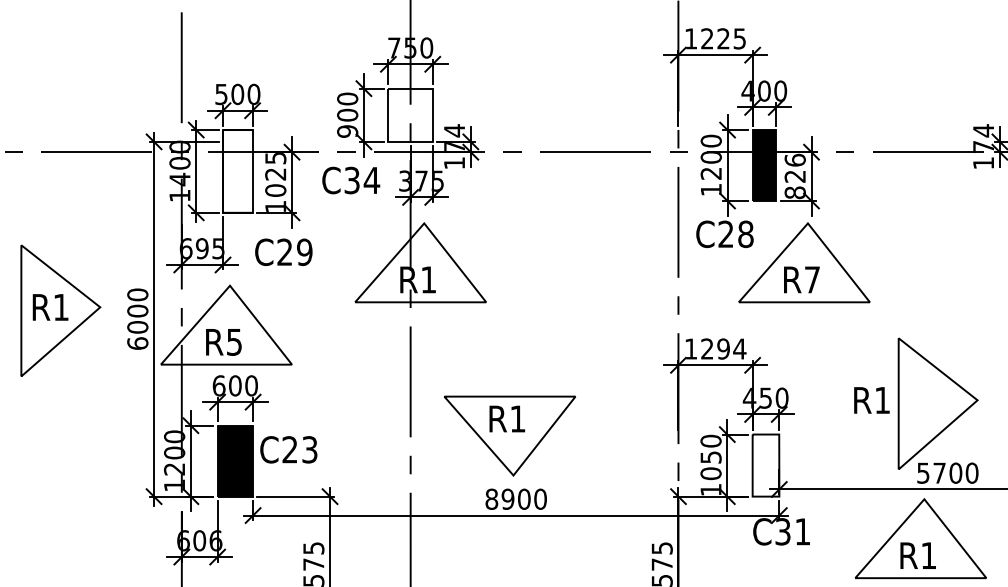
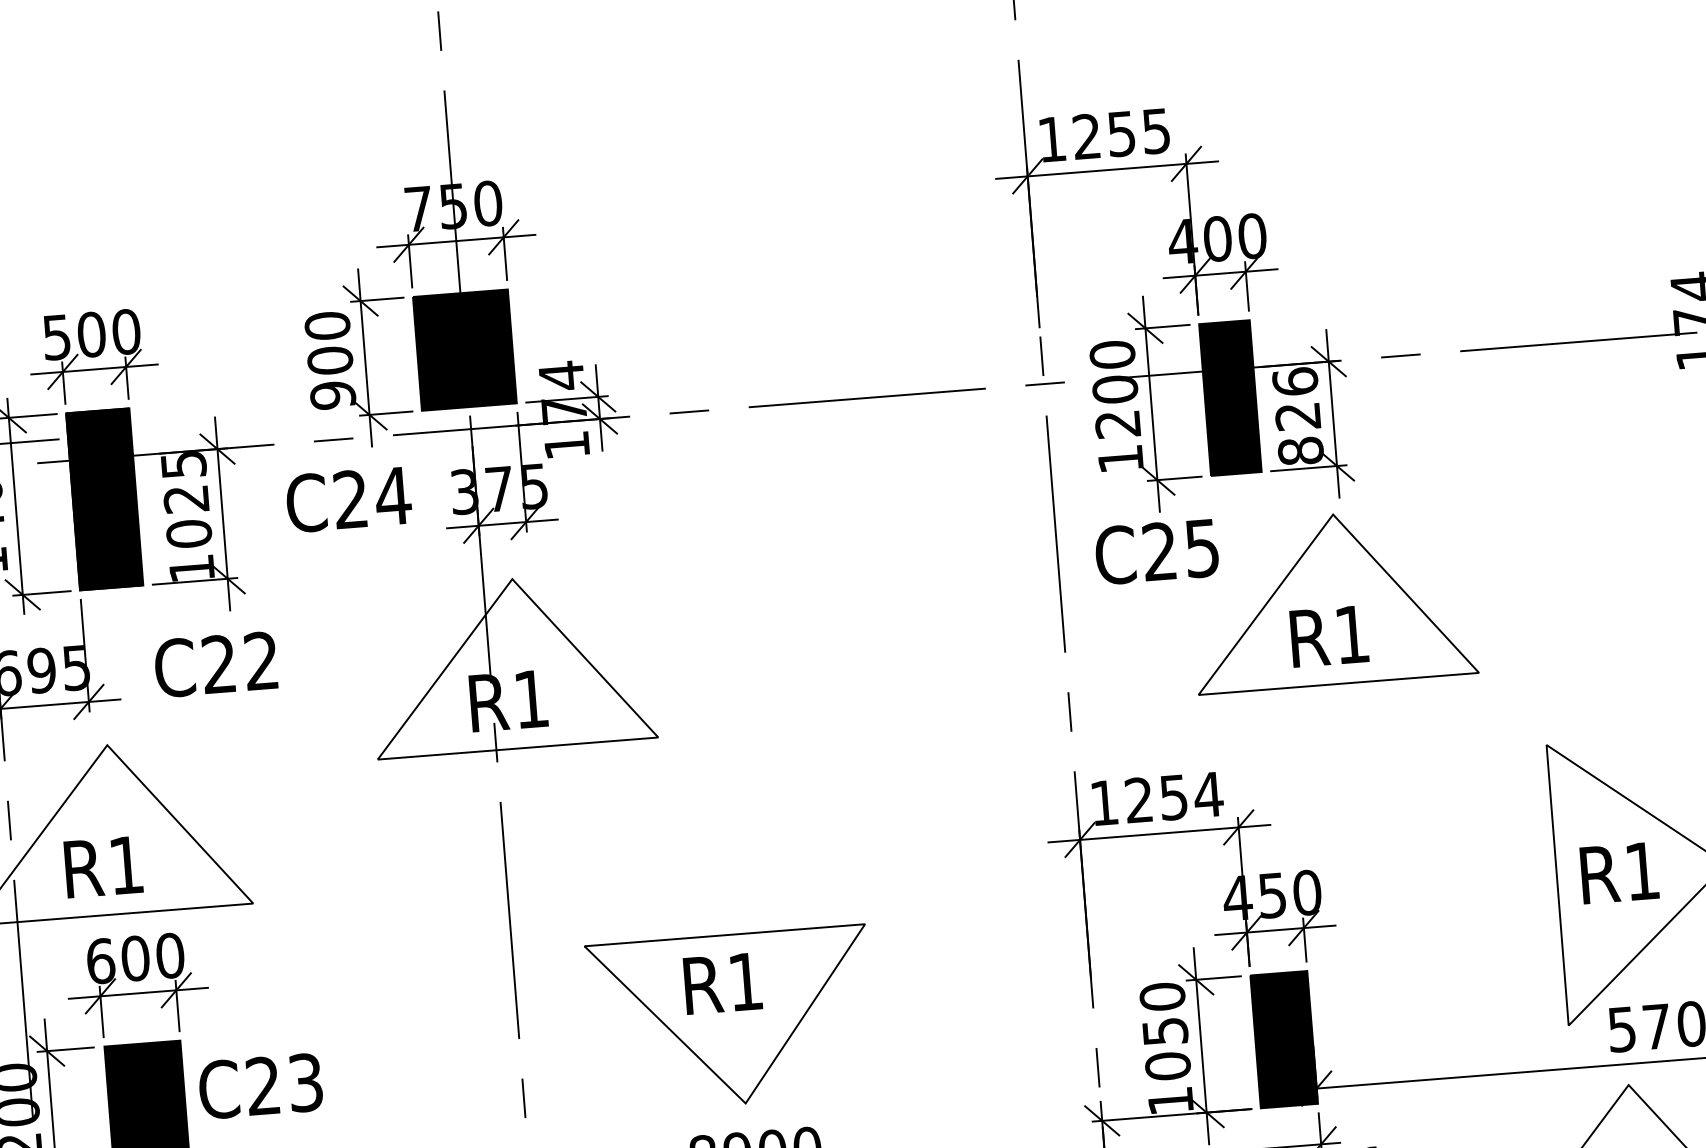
text: (723, 38) -> (1121, 133), 1225 -> 1255
fill: (410, 114) -> (464, 348), added
fill: (237, 171) -> (104, 499), added
text: (351, 180) -> (349, 499), C34 -> C24
text: (745, 234) -> (1201, 548), C28 -> C25
text: (304, 252) -> (261, 661), C29 -> C22
text: (812, 279) -> (1352, 633), R7 -> R1
text: (234, 342) -> (126, 865), R5 -> R1
text: (723, 348) -> (1173, 796), 1294 -> 1254
text: (871, 400) -> (1618, 873), moved
fill: (765, 465) -> (1283, 1039), added

